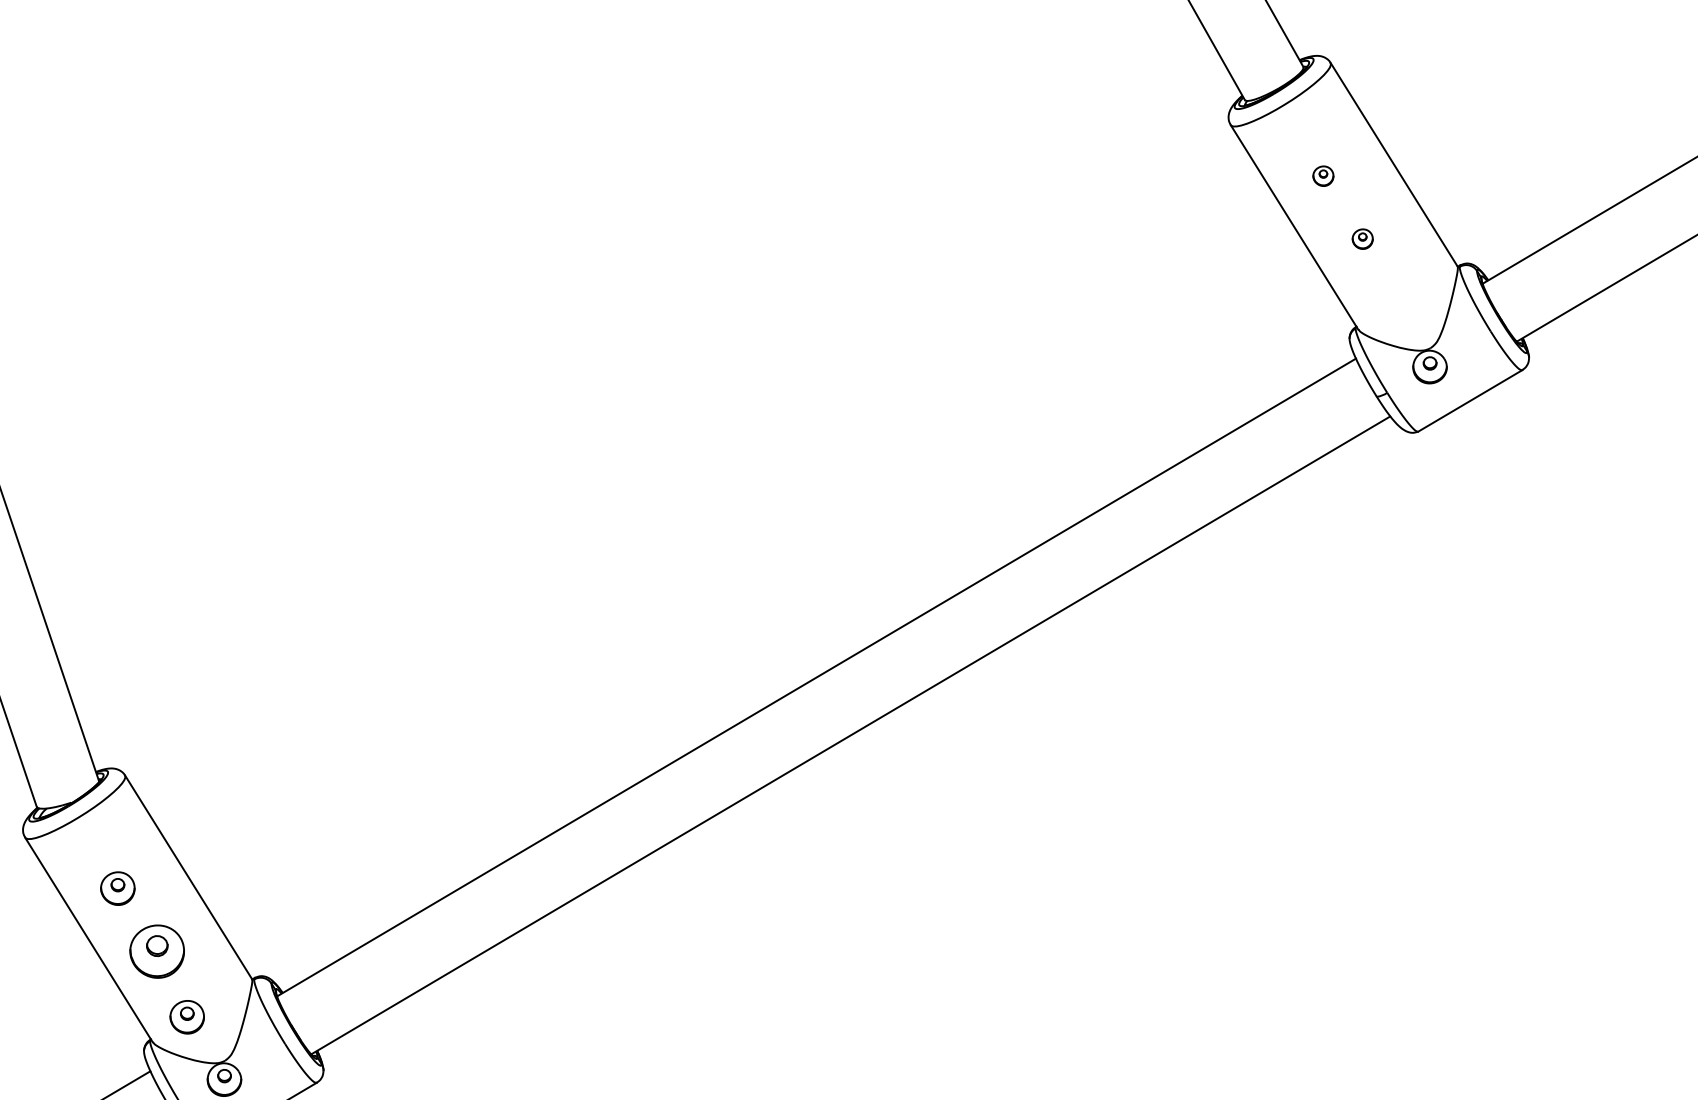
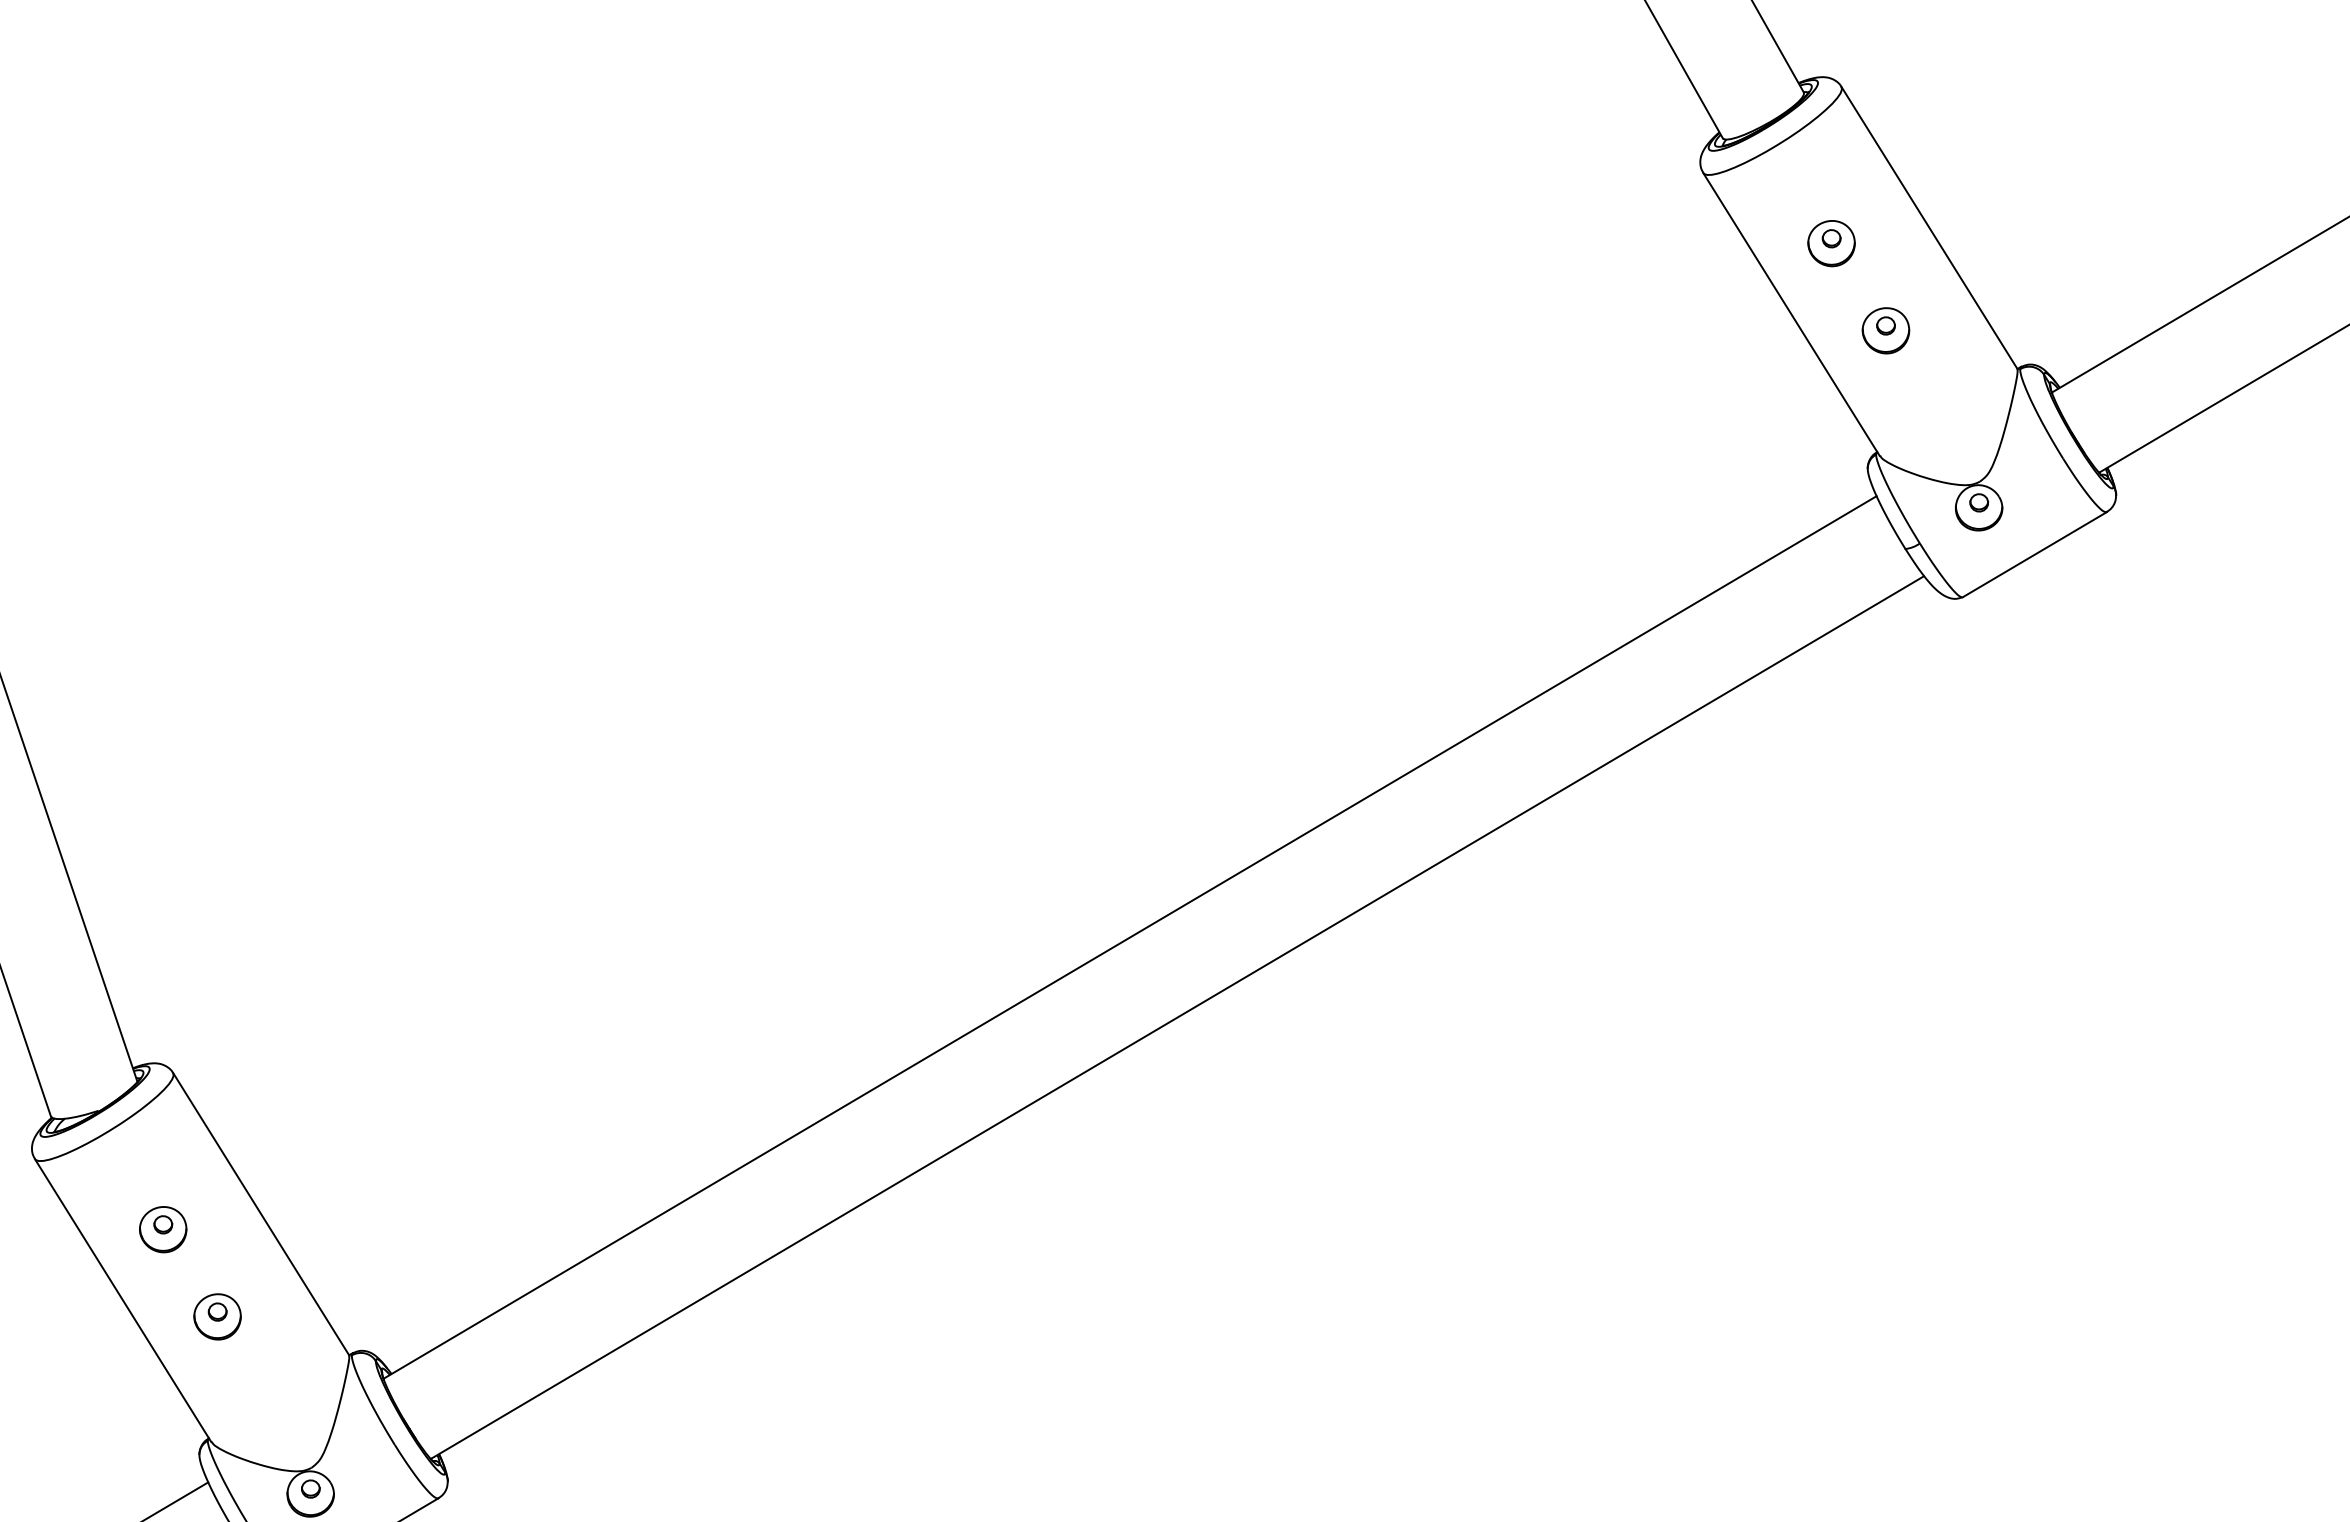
part: (1323, 176) -> (1831, 243), size x1.67
part: (1362, 238) -> (1885, 330), size x1.67
part: (157, 951) -> (217, 1316), size x0.62
part: (187, 1017) -> (259, 1407), removed

